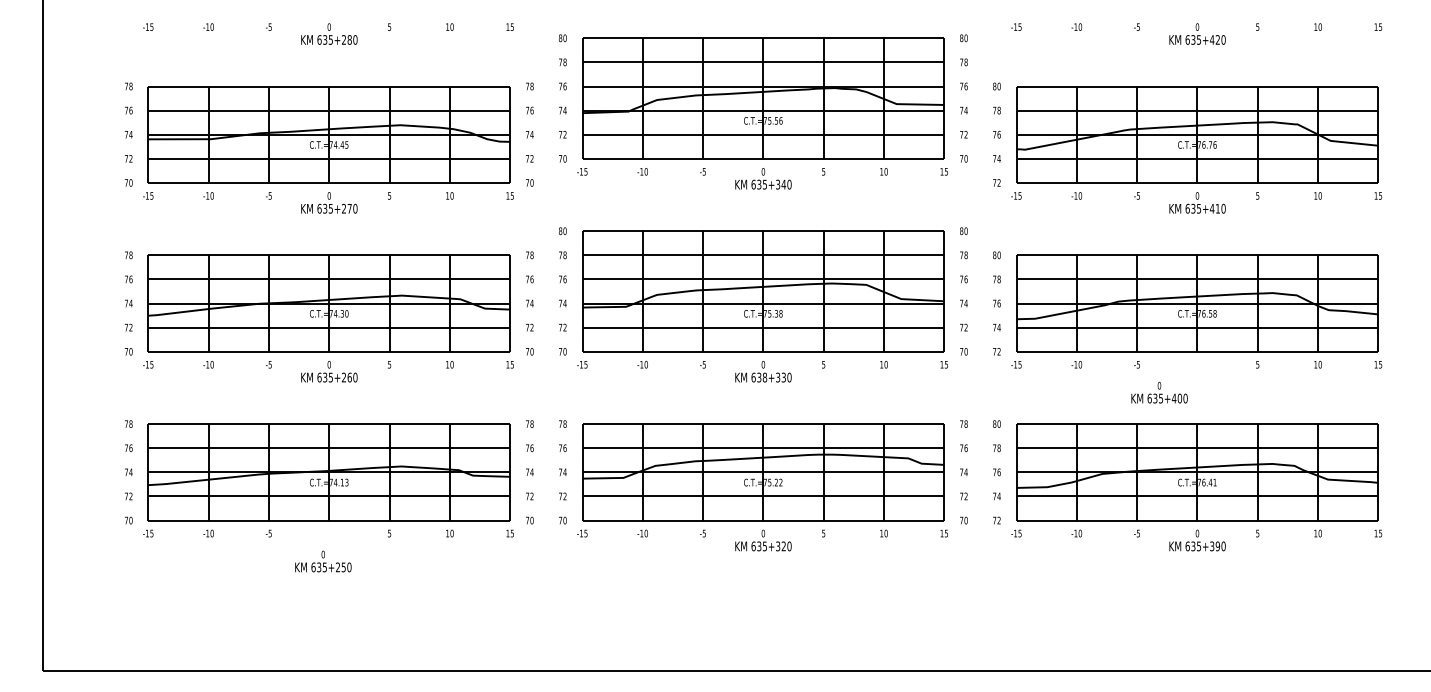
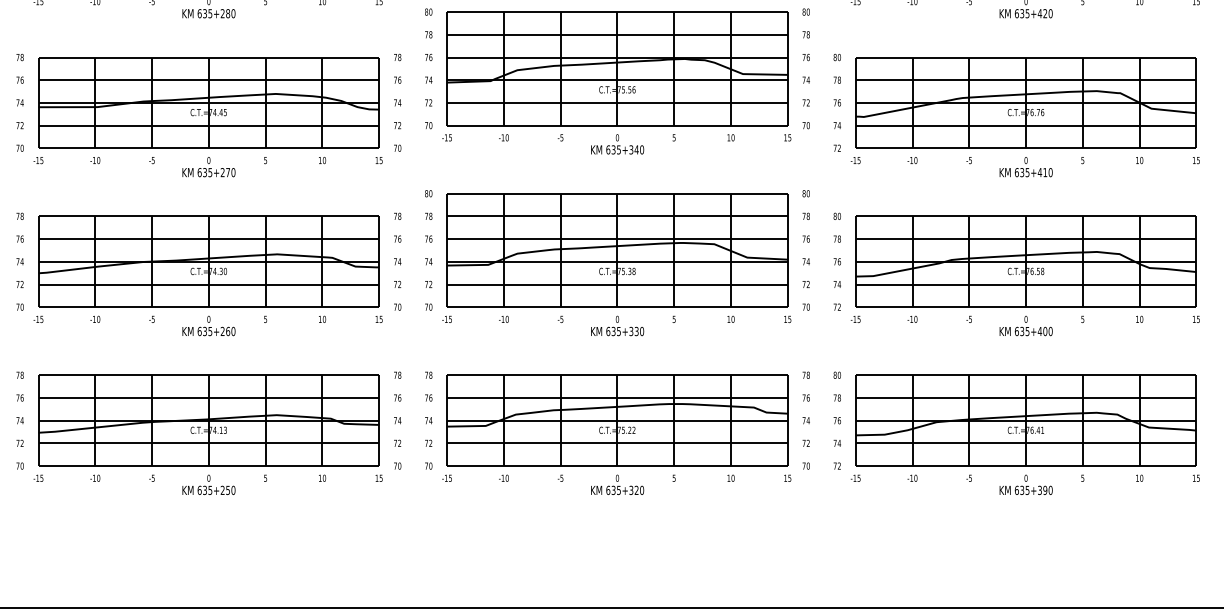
text: (764, 377) -> (618, 331), 638+330 -> 635+330
text: (1159, 392) -> (1026, 325), moved
text: (323, 561) -> (209, 484), moved

